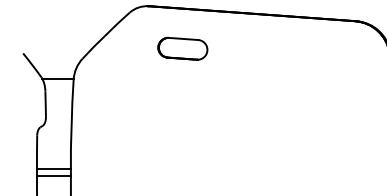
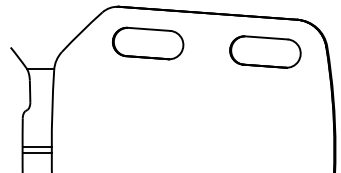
part: (183, 48) -> (148, 43), size x1.67
part: (318, 58) -> (265, 51), added

